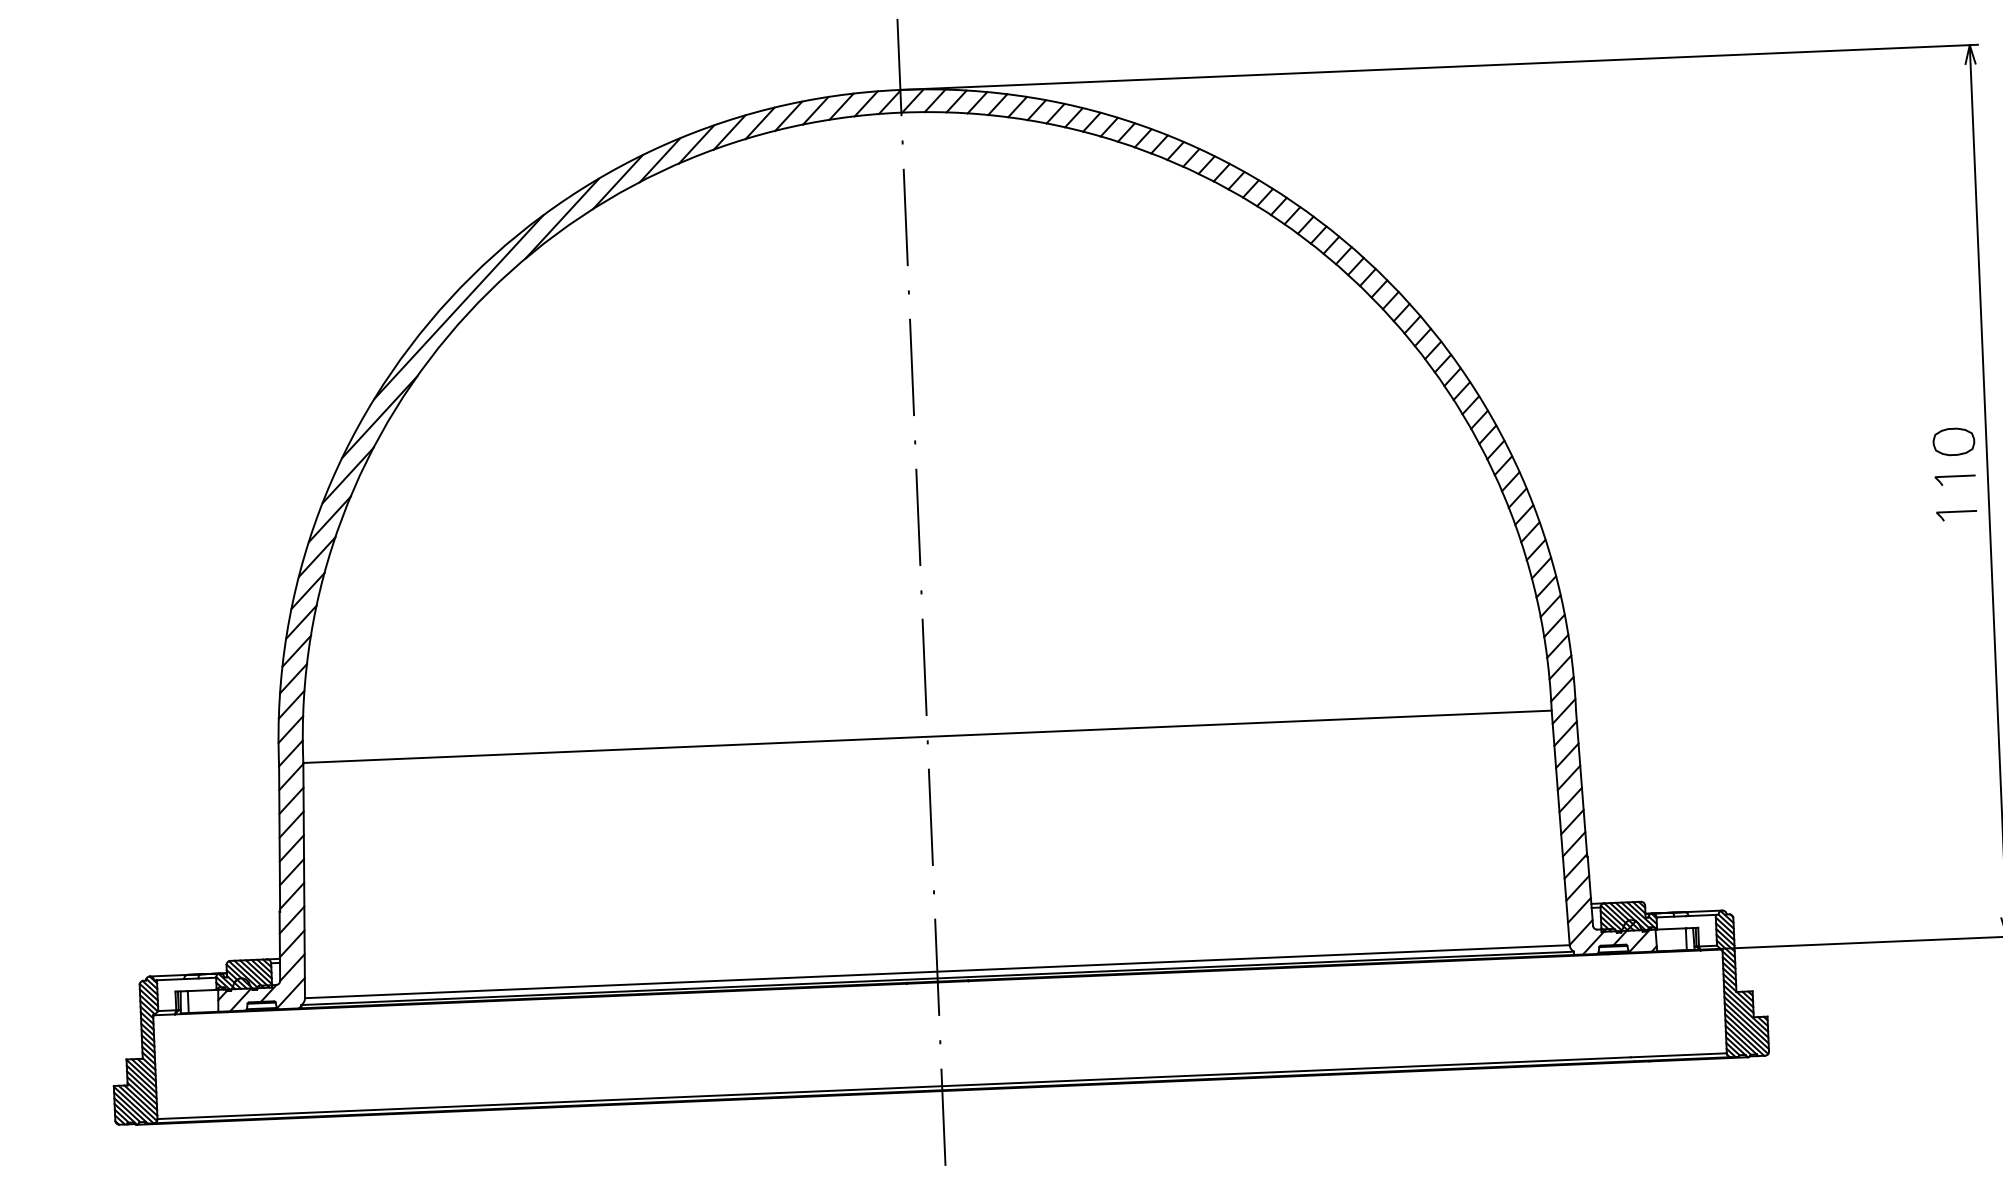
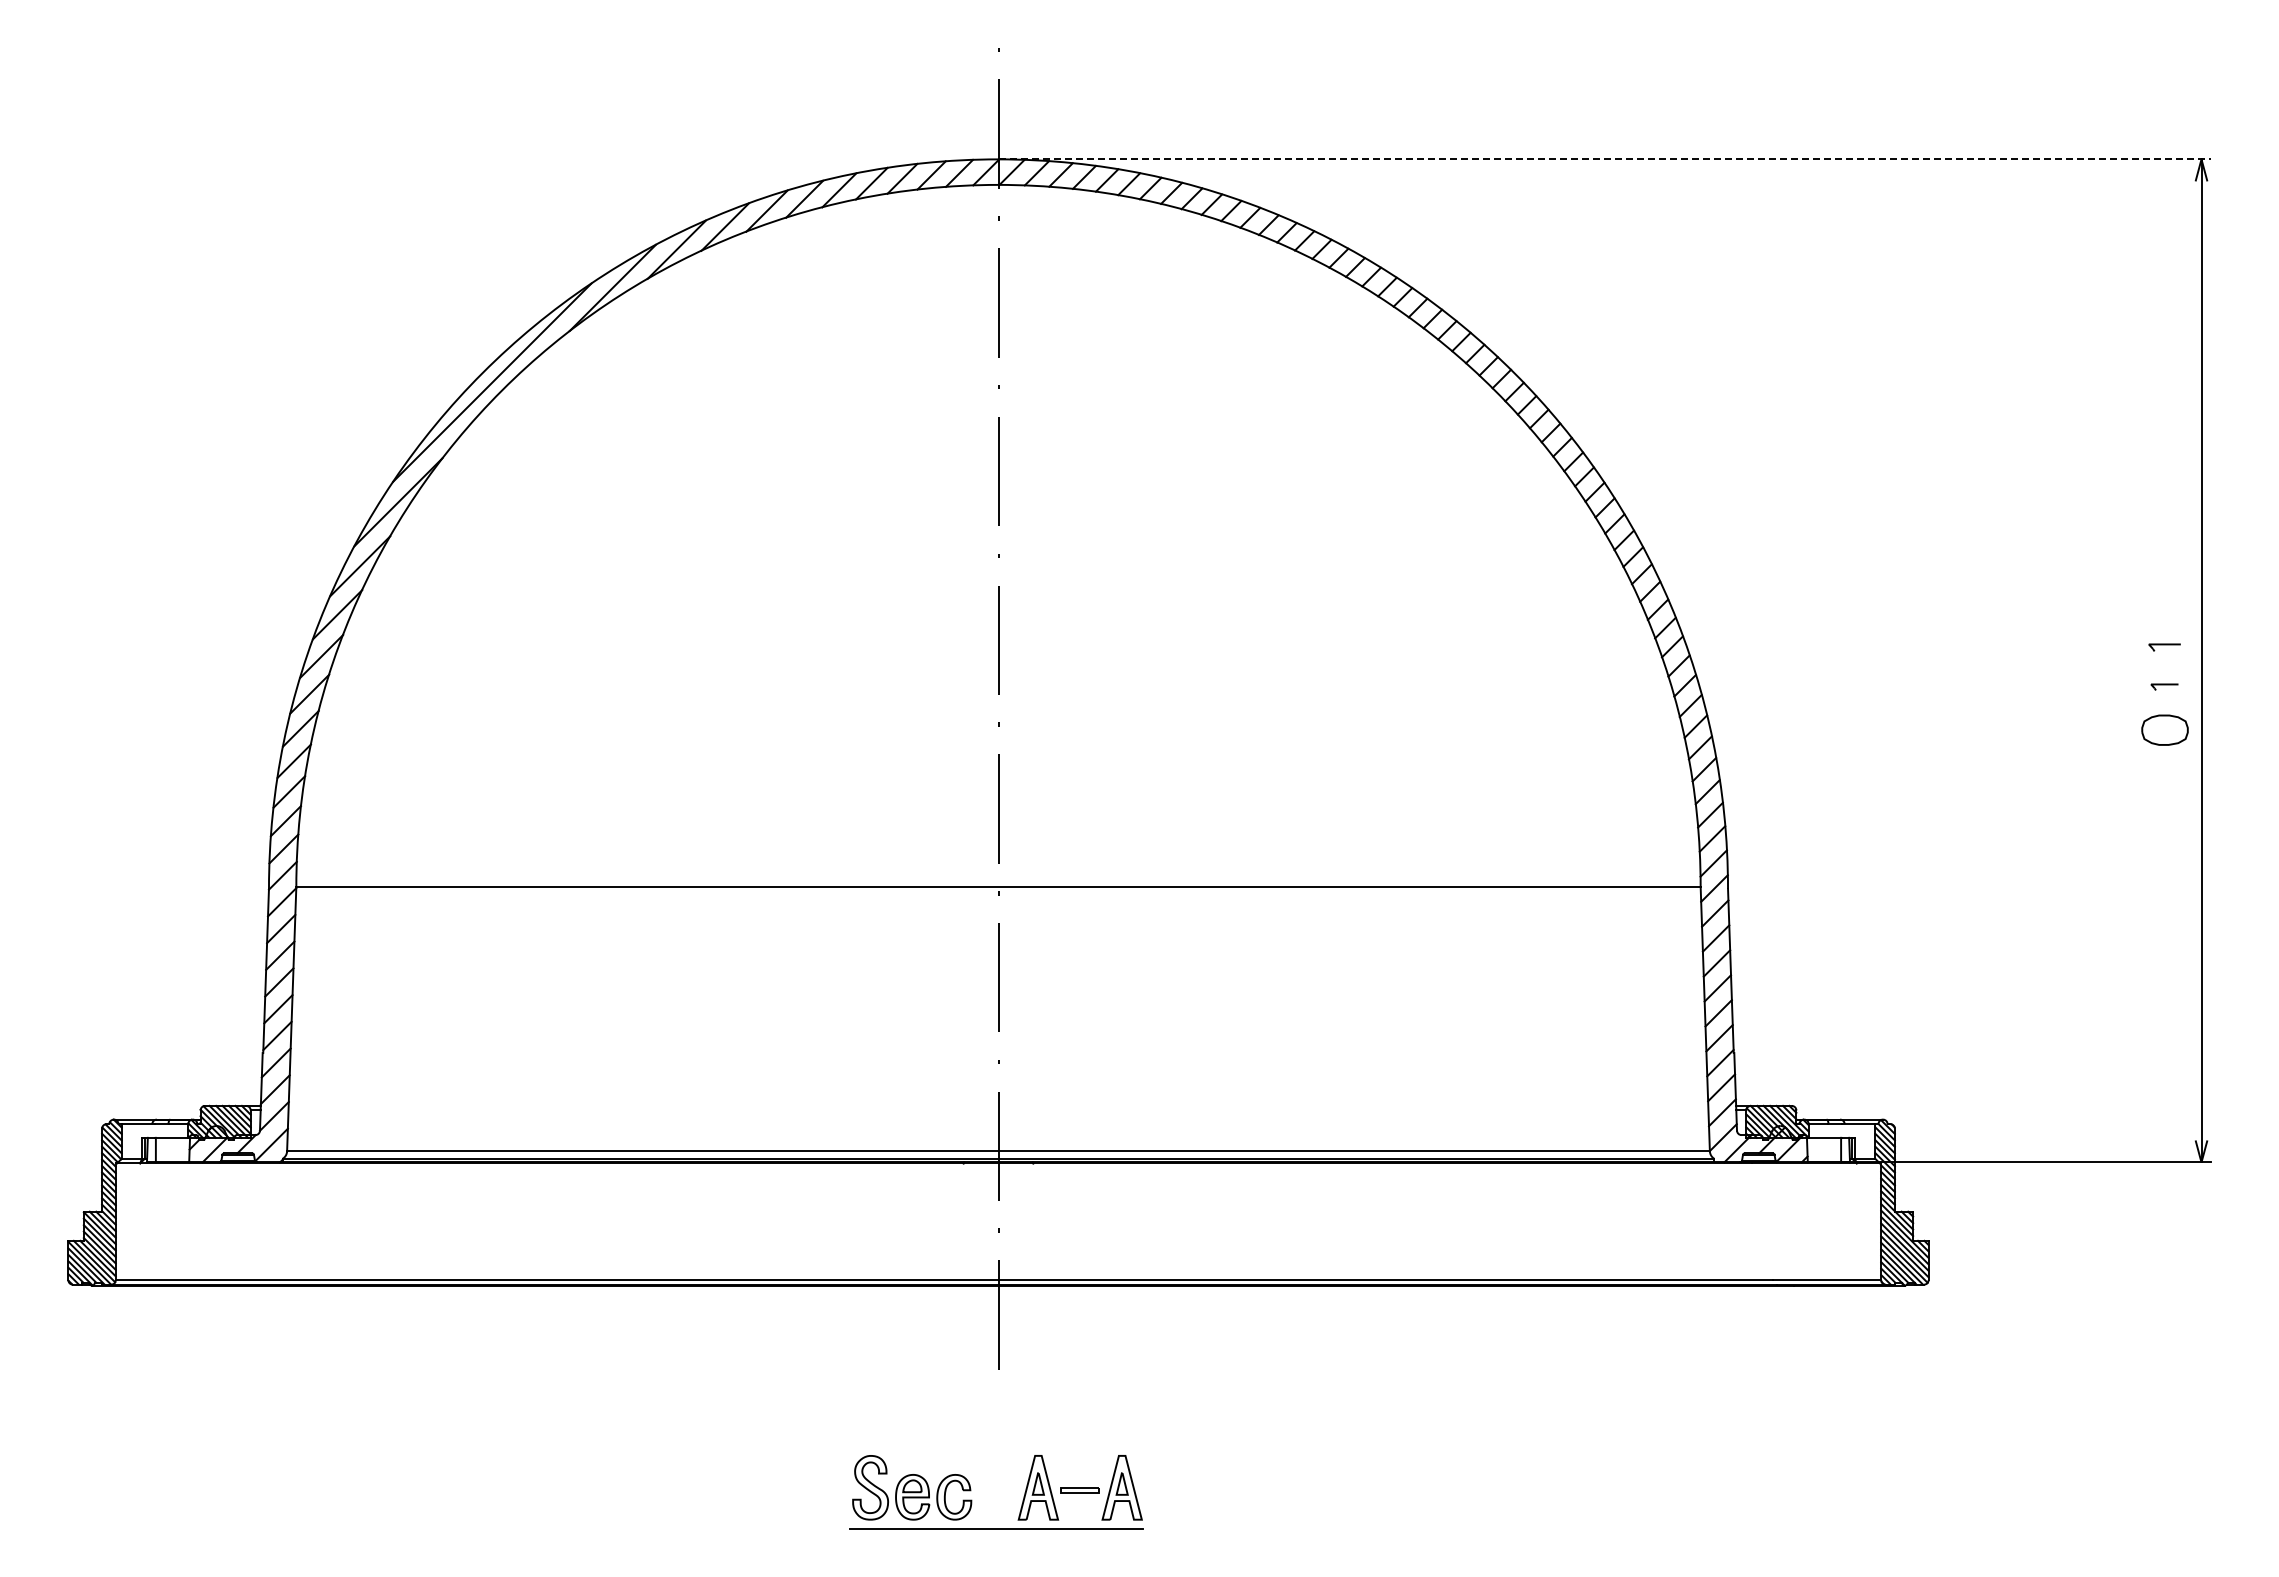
line: (1439, 67) -> (1605, 159), solid -> dashed
part: (1953, 441) -> (2164, 729), moved
part: (1955, 480) -> (2164, 647), size x0.7
part: (1956, 515) -> (2164, 686), size x0.6

